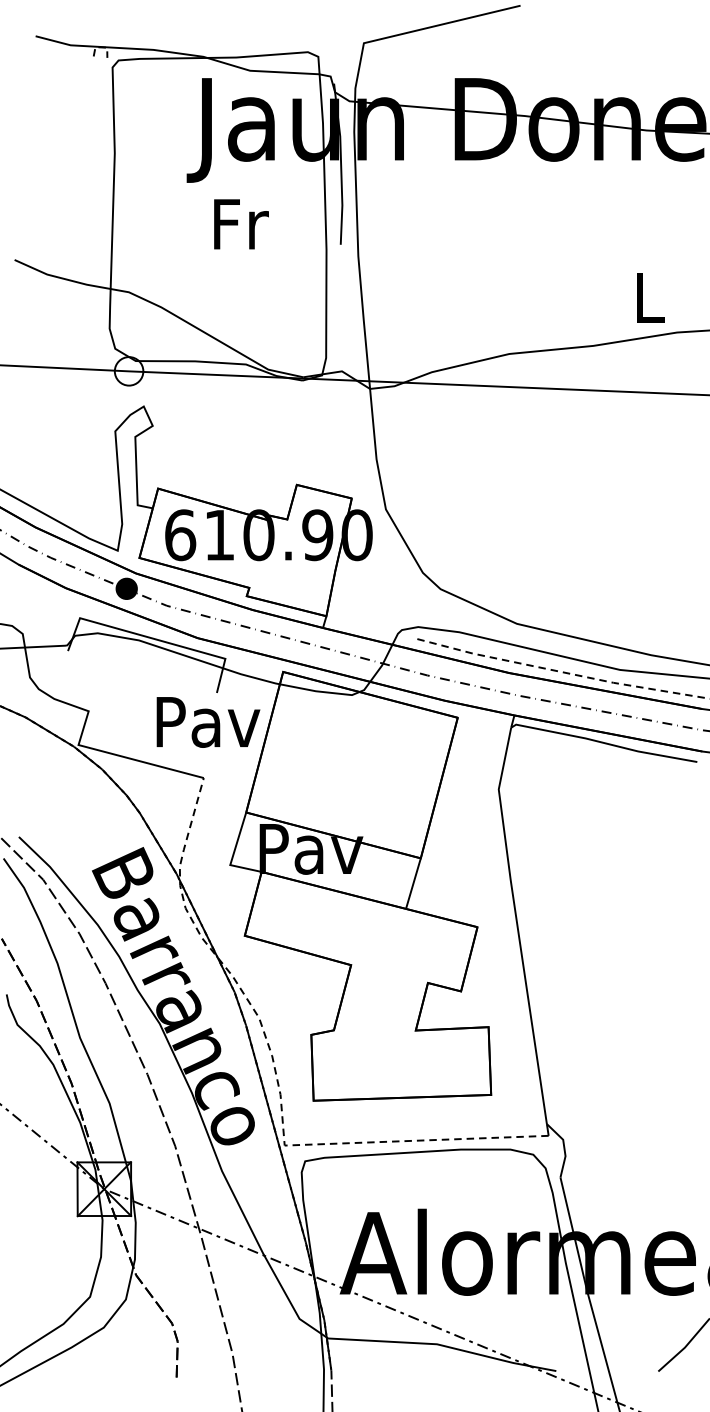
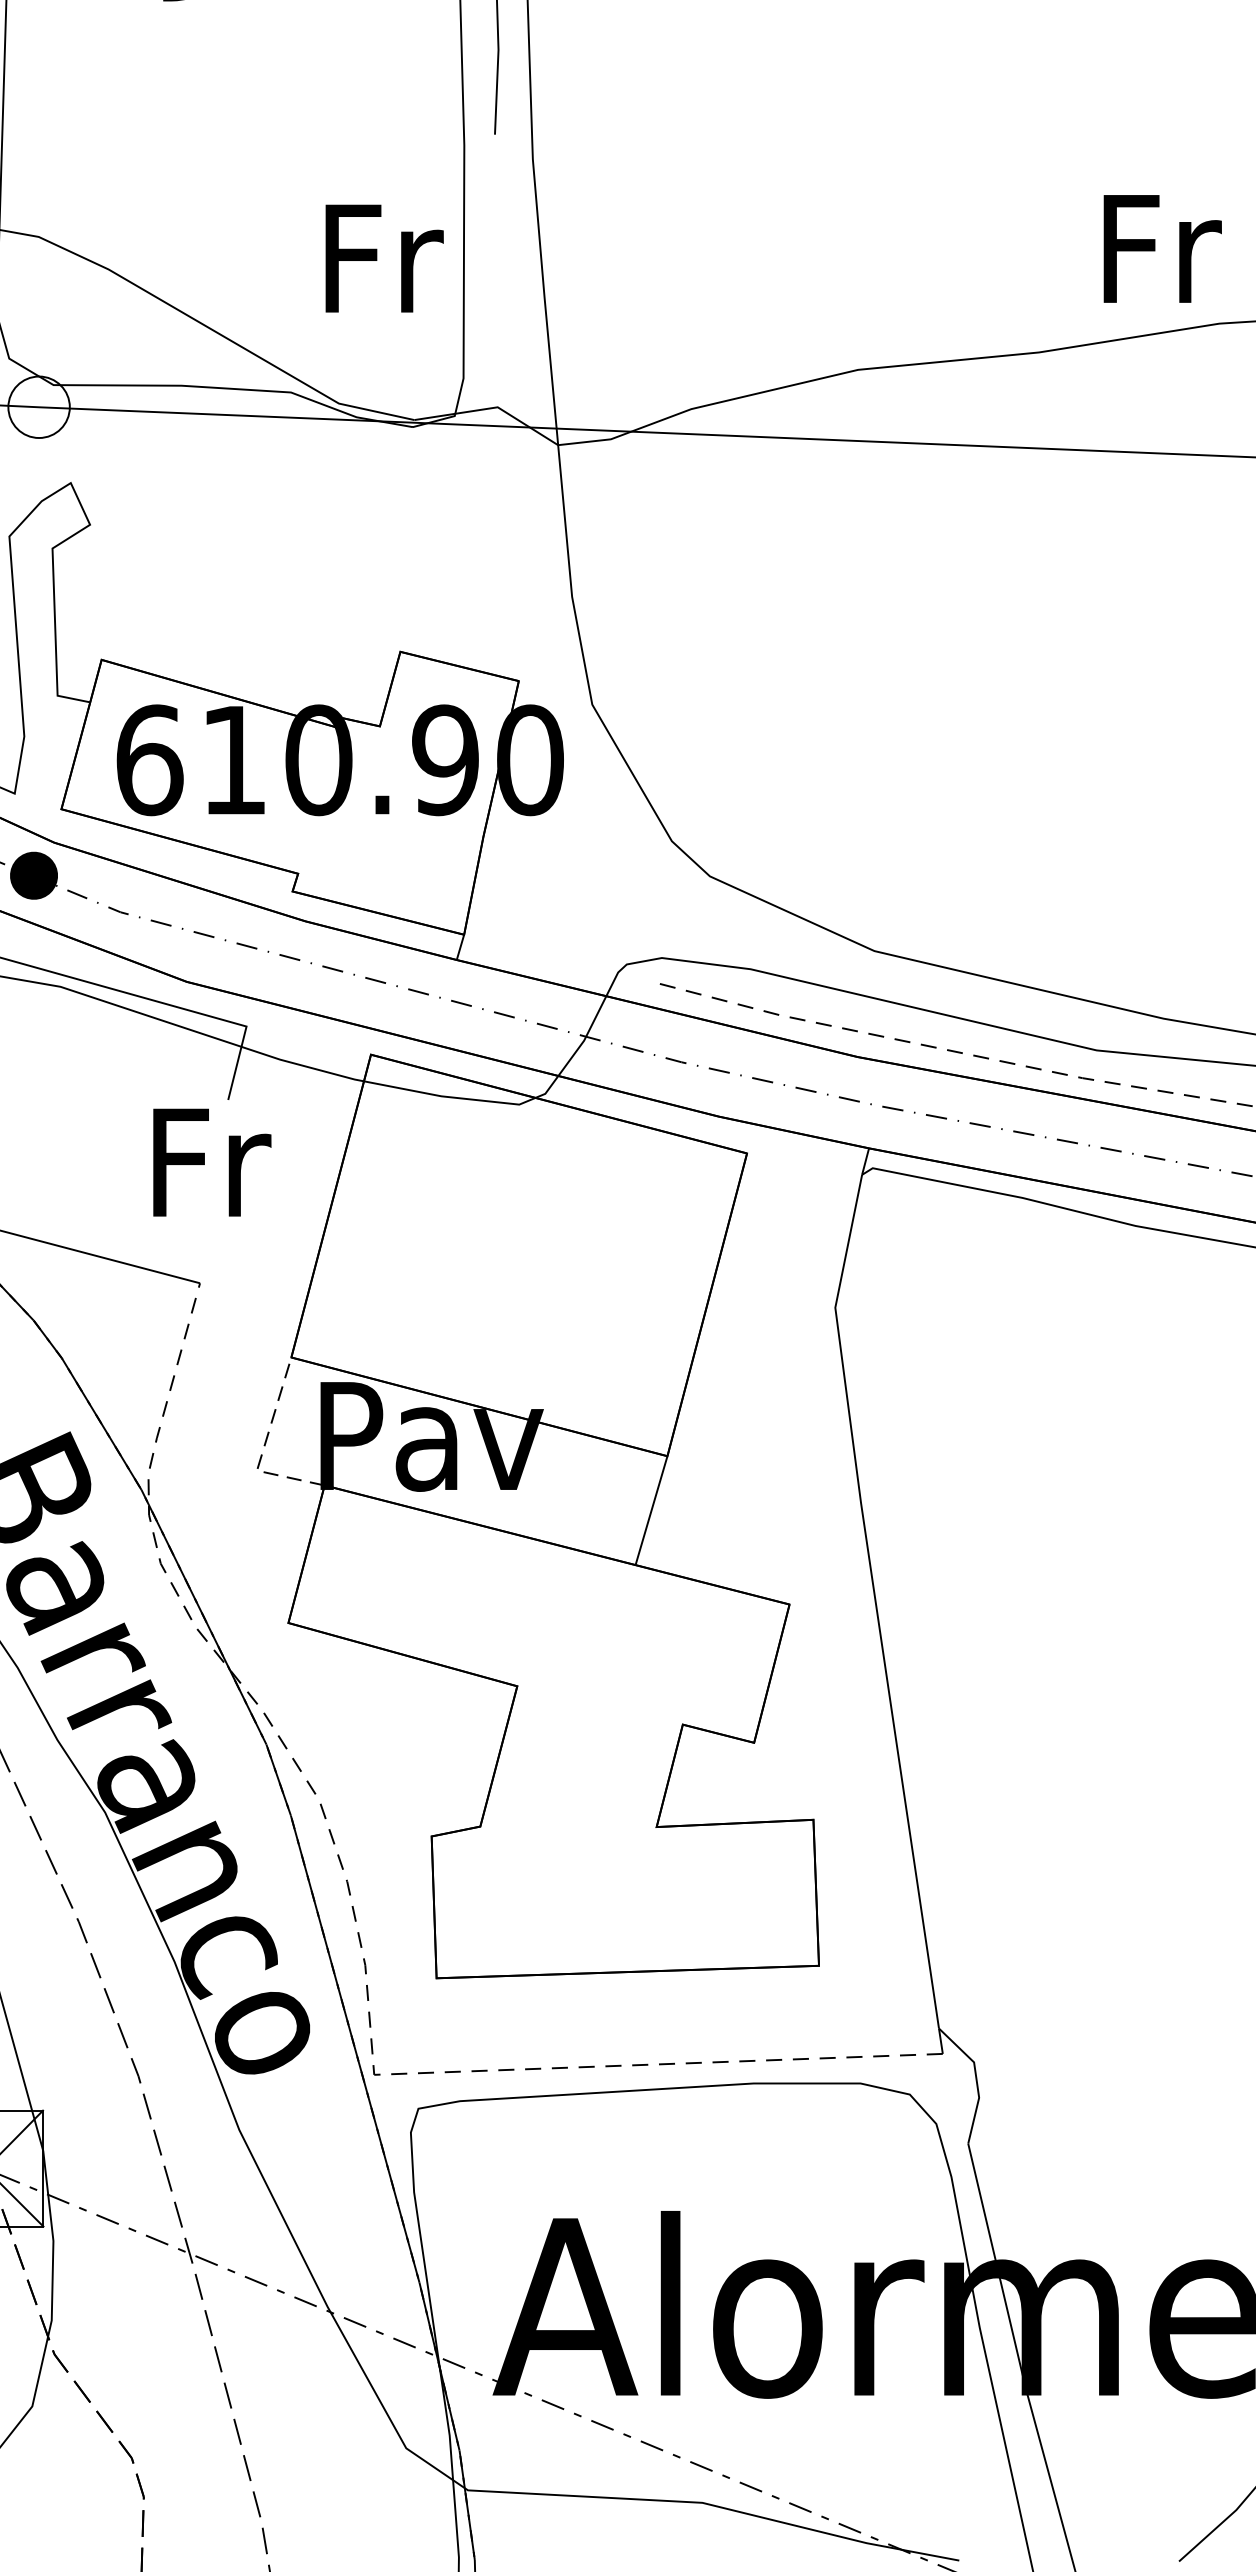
text: (241, 224) -> (384, 258), moved
text: (650, 297) -> (1162, 248), L -> Fr
text: (208, 722) -> (210, 1163), Pav -> Fr
line: (233, 854) -> (263, 1447), solid -> dashed

